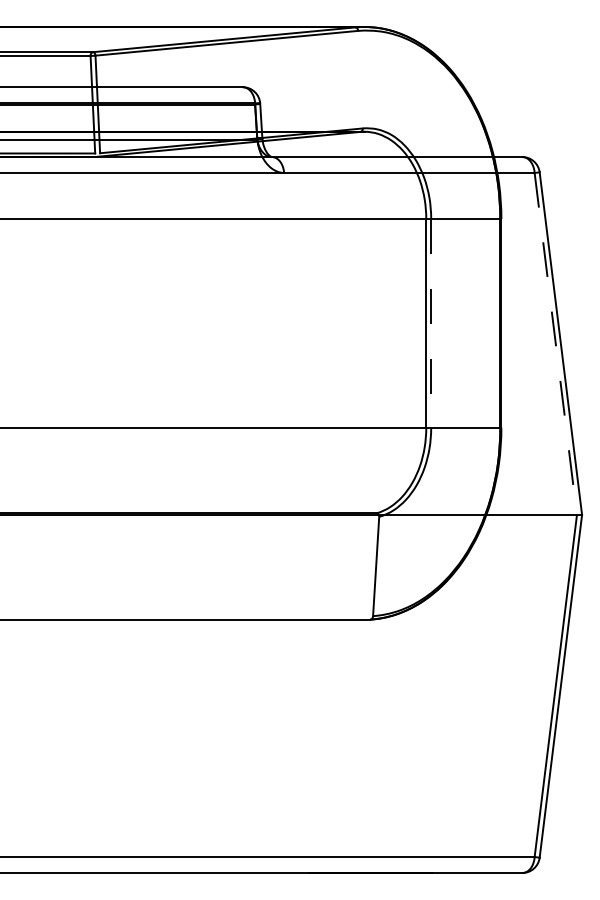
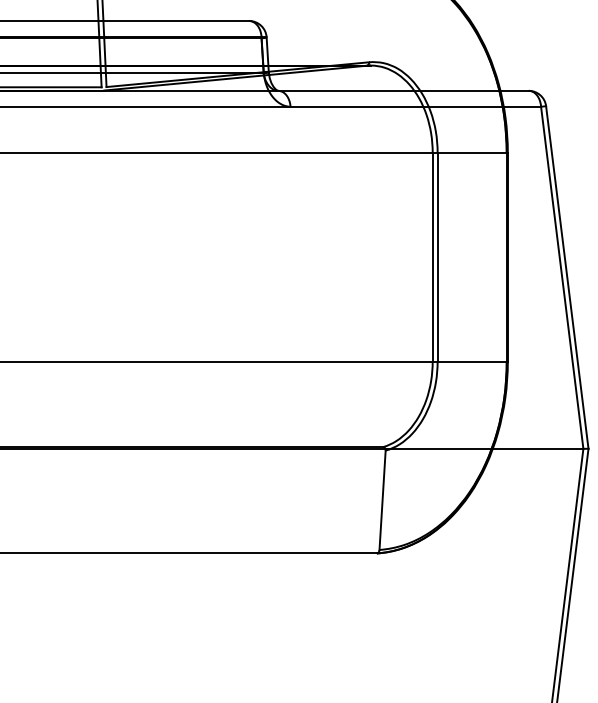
line: (431, 323) -> (437, 257), dashed -> solid
line: (555, 344) -> (561, 278), dashed -> solid

